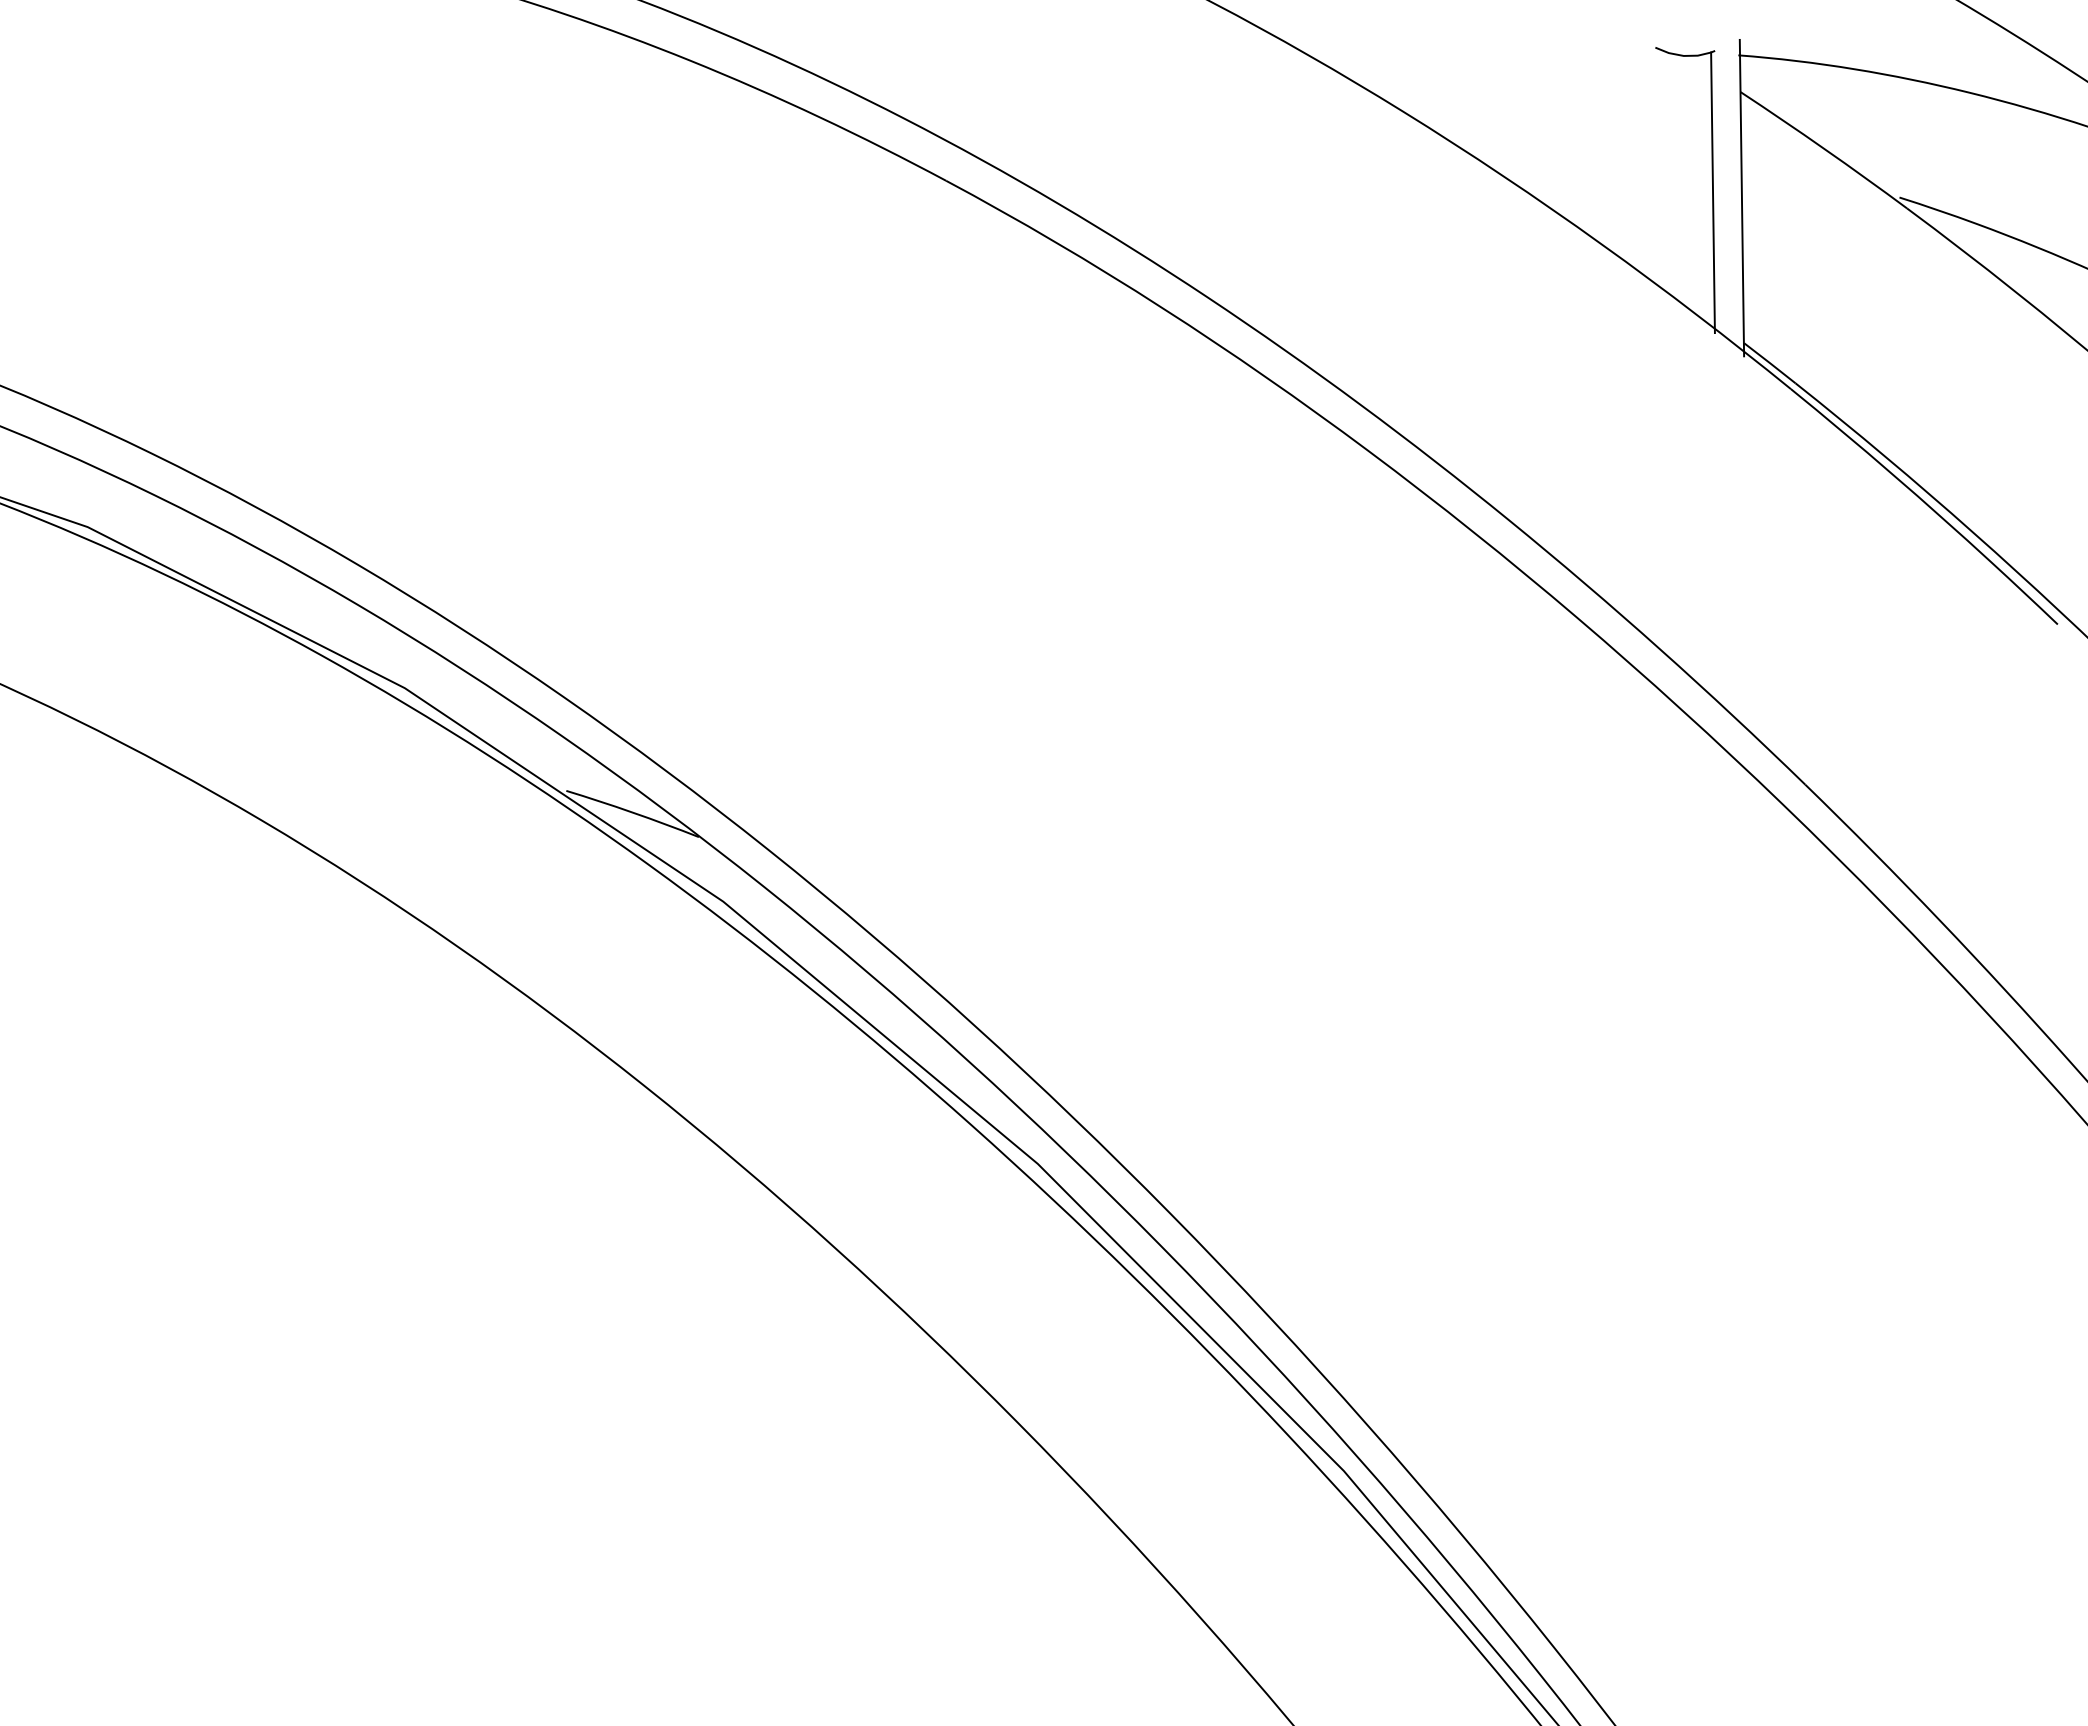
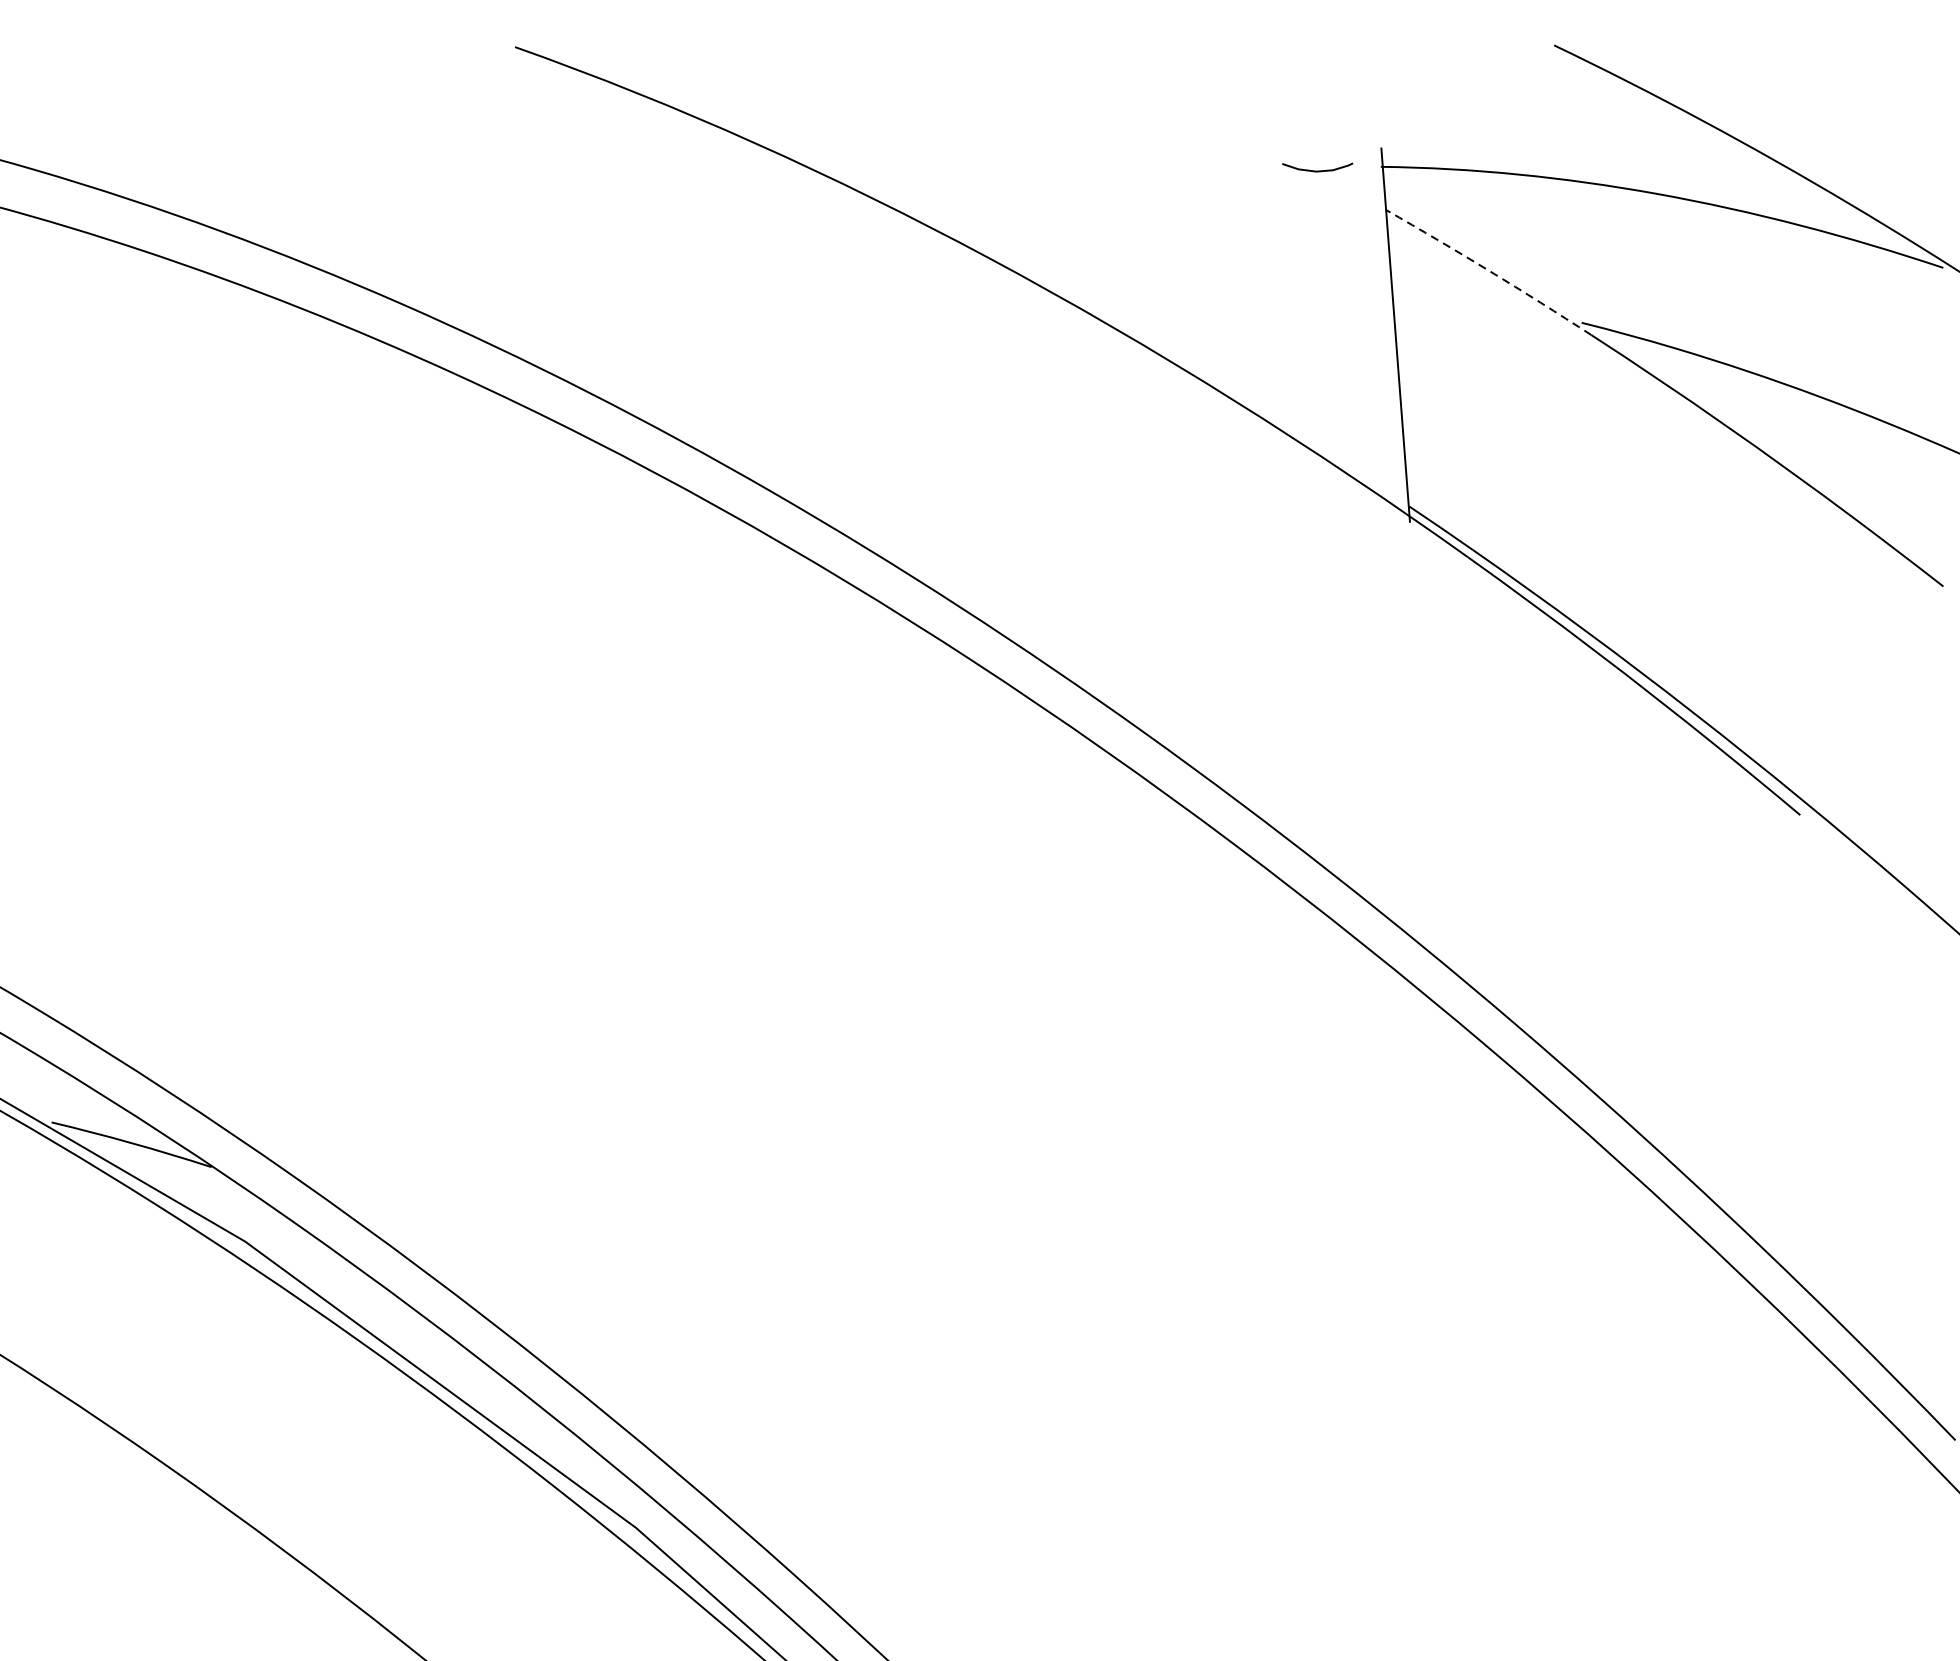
arc: (1824, 149) -> (1489, 271), solid -> dashed
line: (1712, 192) -> (1360, 330), removed

